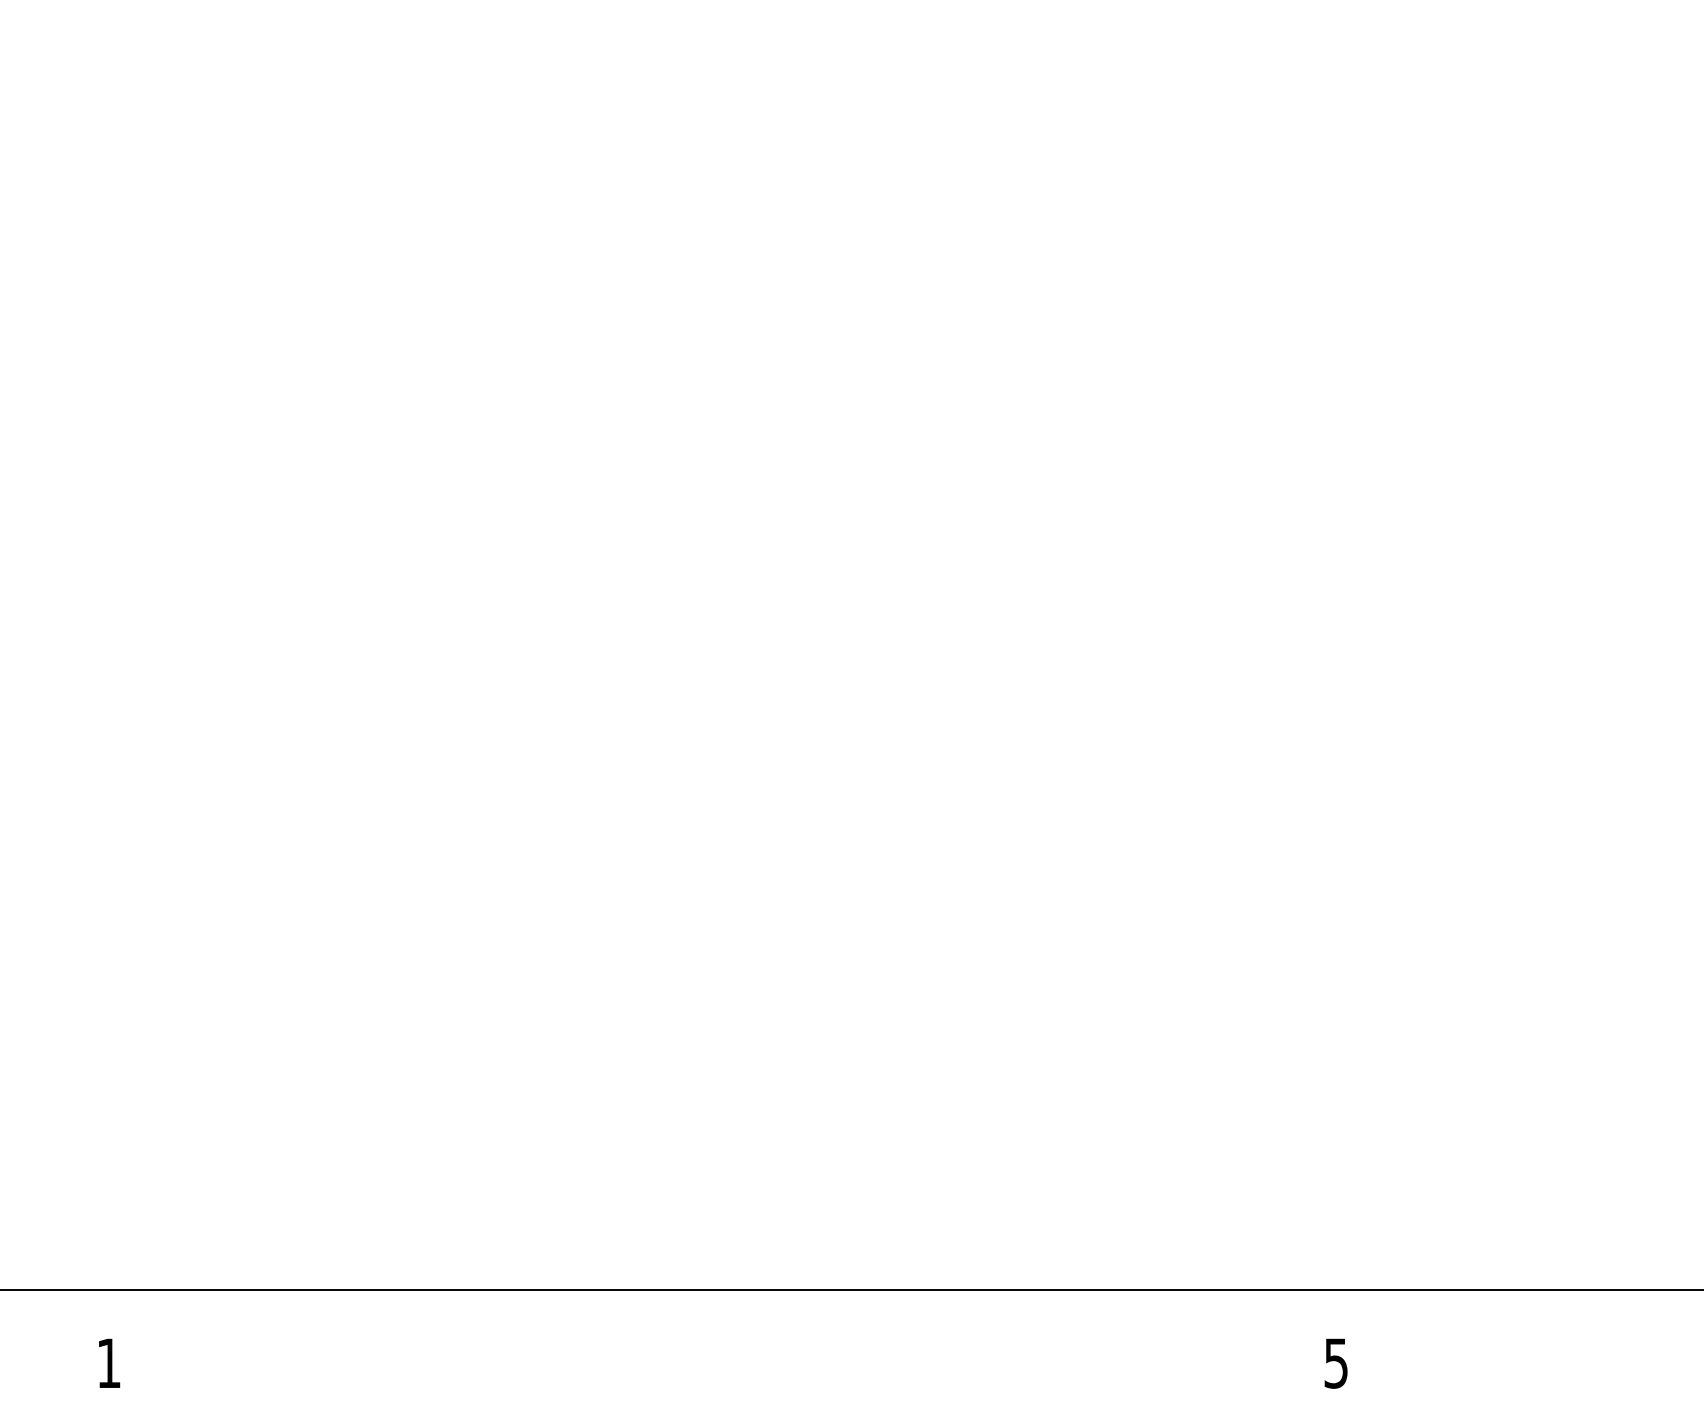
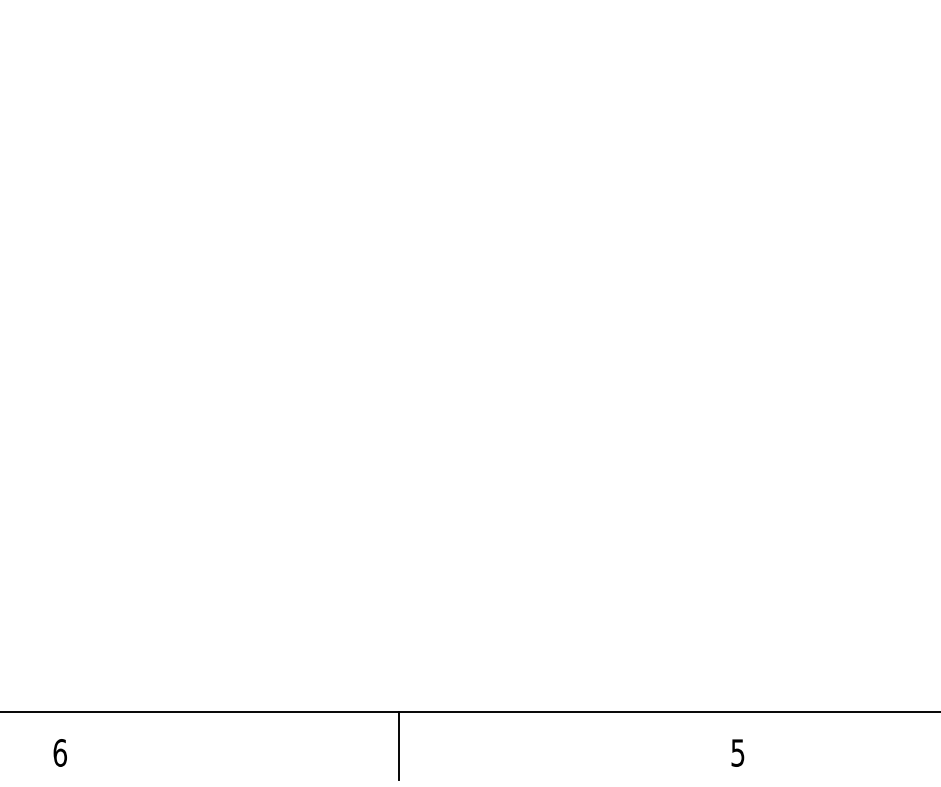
line: (723, 1351) -> (399, 746), added
text: (107, 1362) -> (59, 752), 1 -> 6

